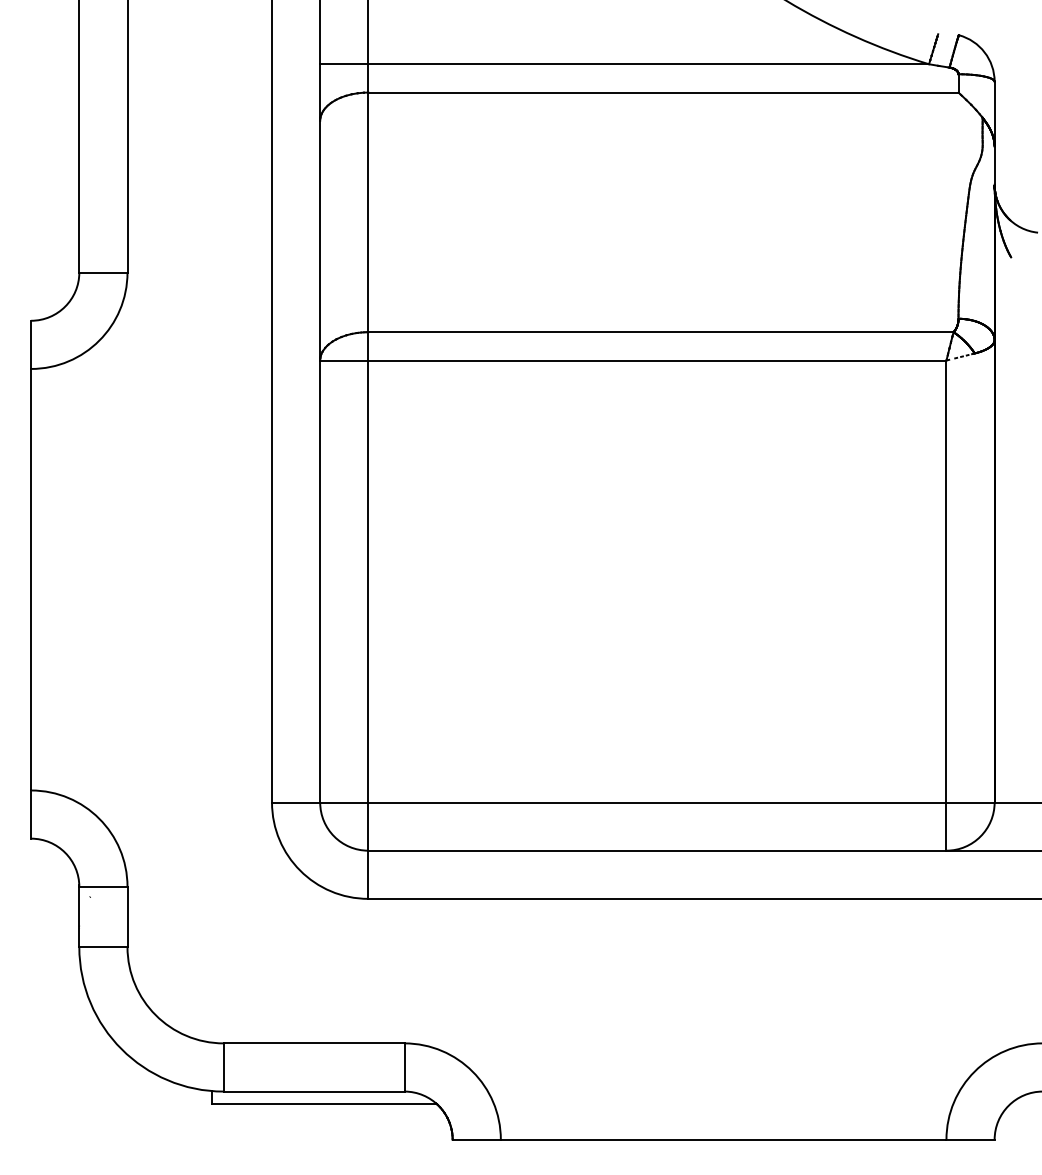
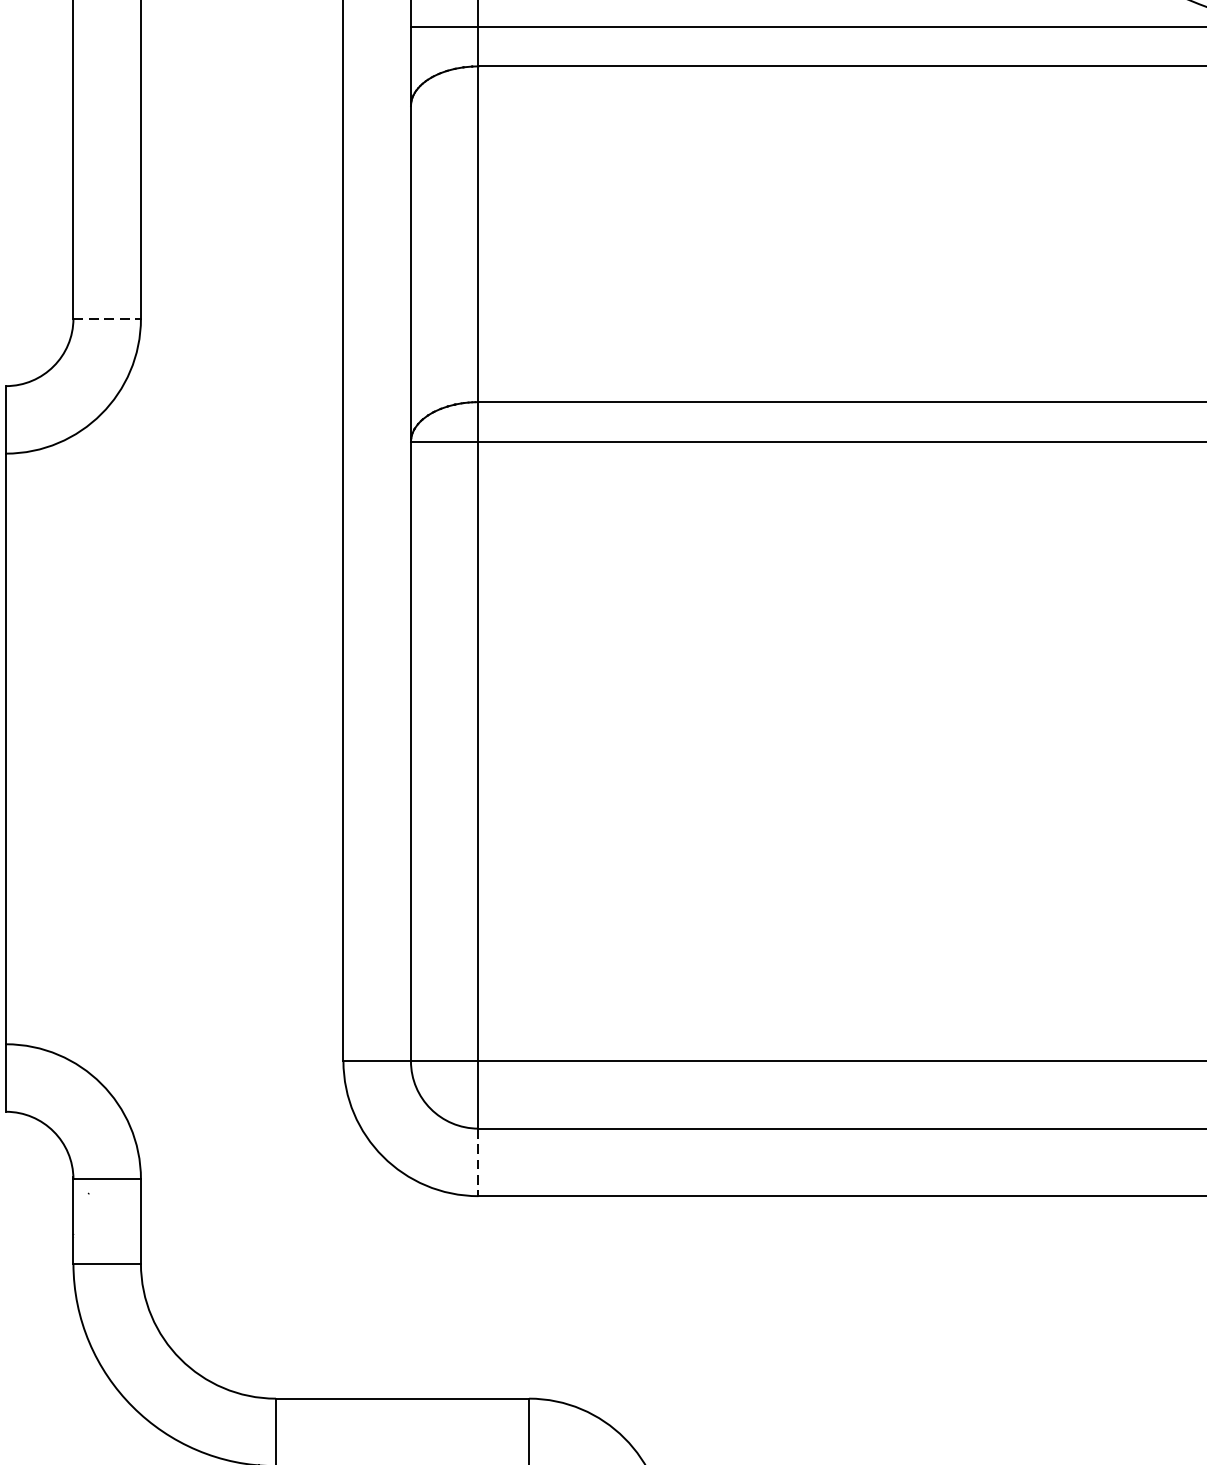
line: (103, 272) -> (107, 318), solid -> dashed
line: (368, 875) -> (478, 1163), solid -> dashed

